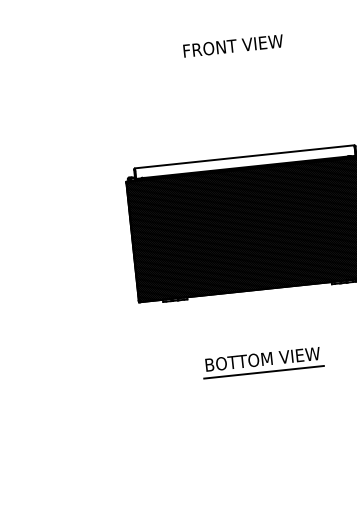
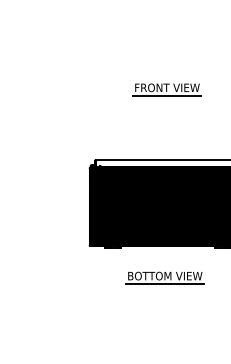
line: (234, 59) -> (167, 96), added
part: (261, 361) -> (164, 277), moved

